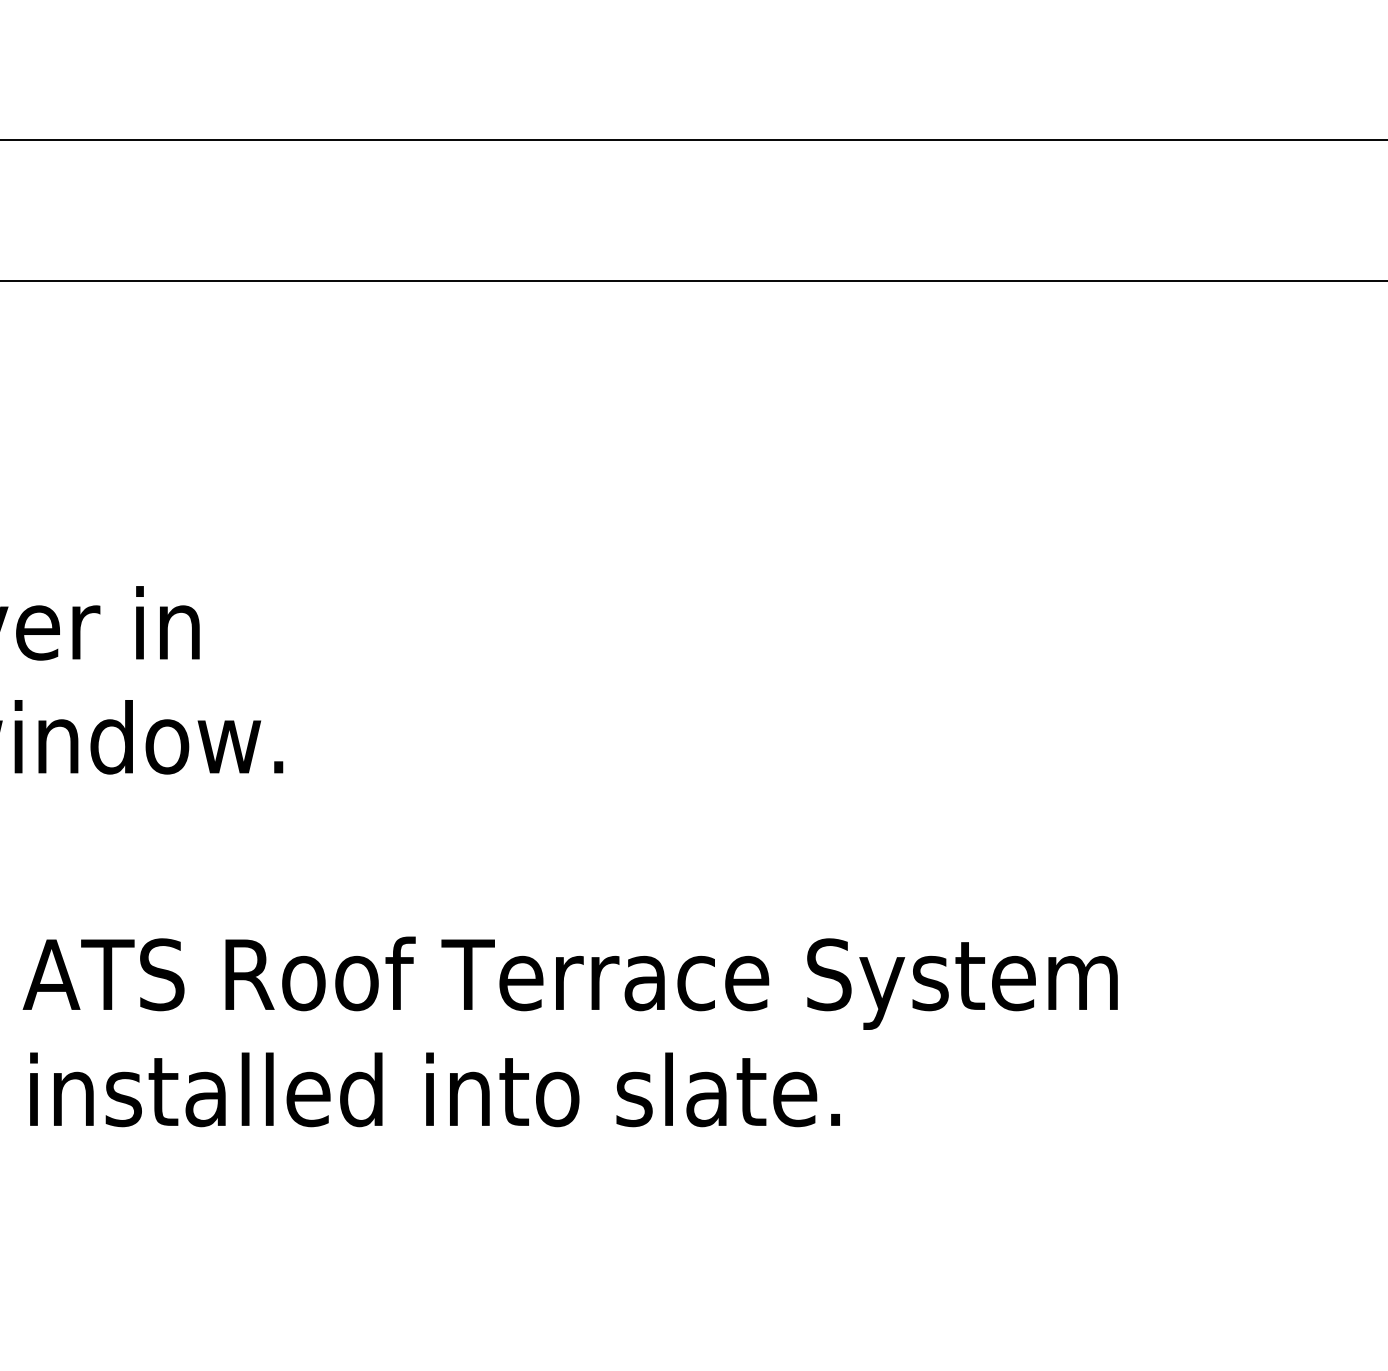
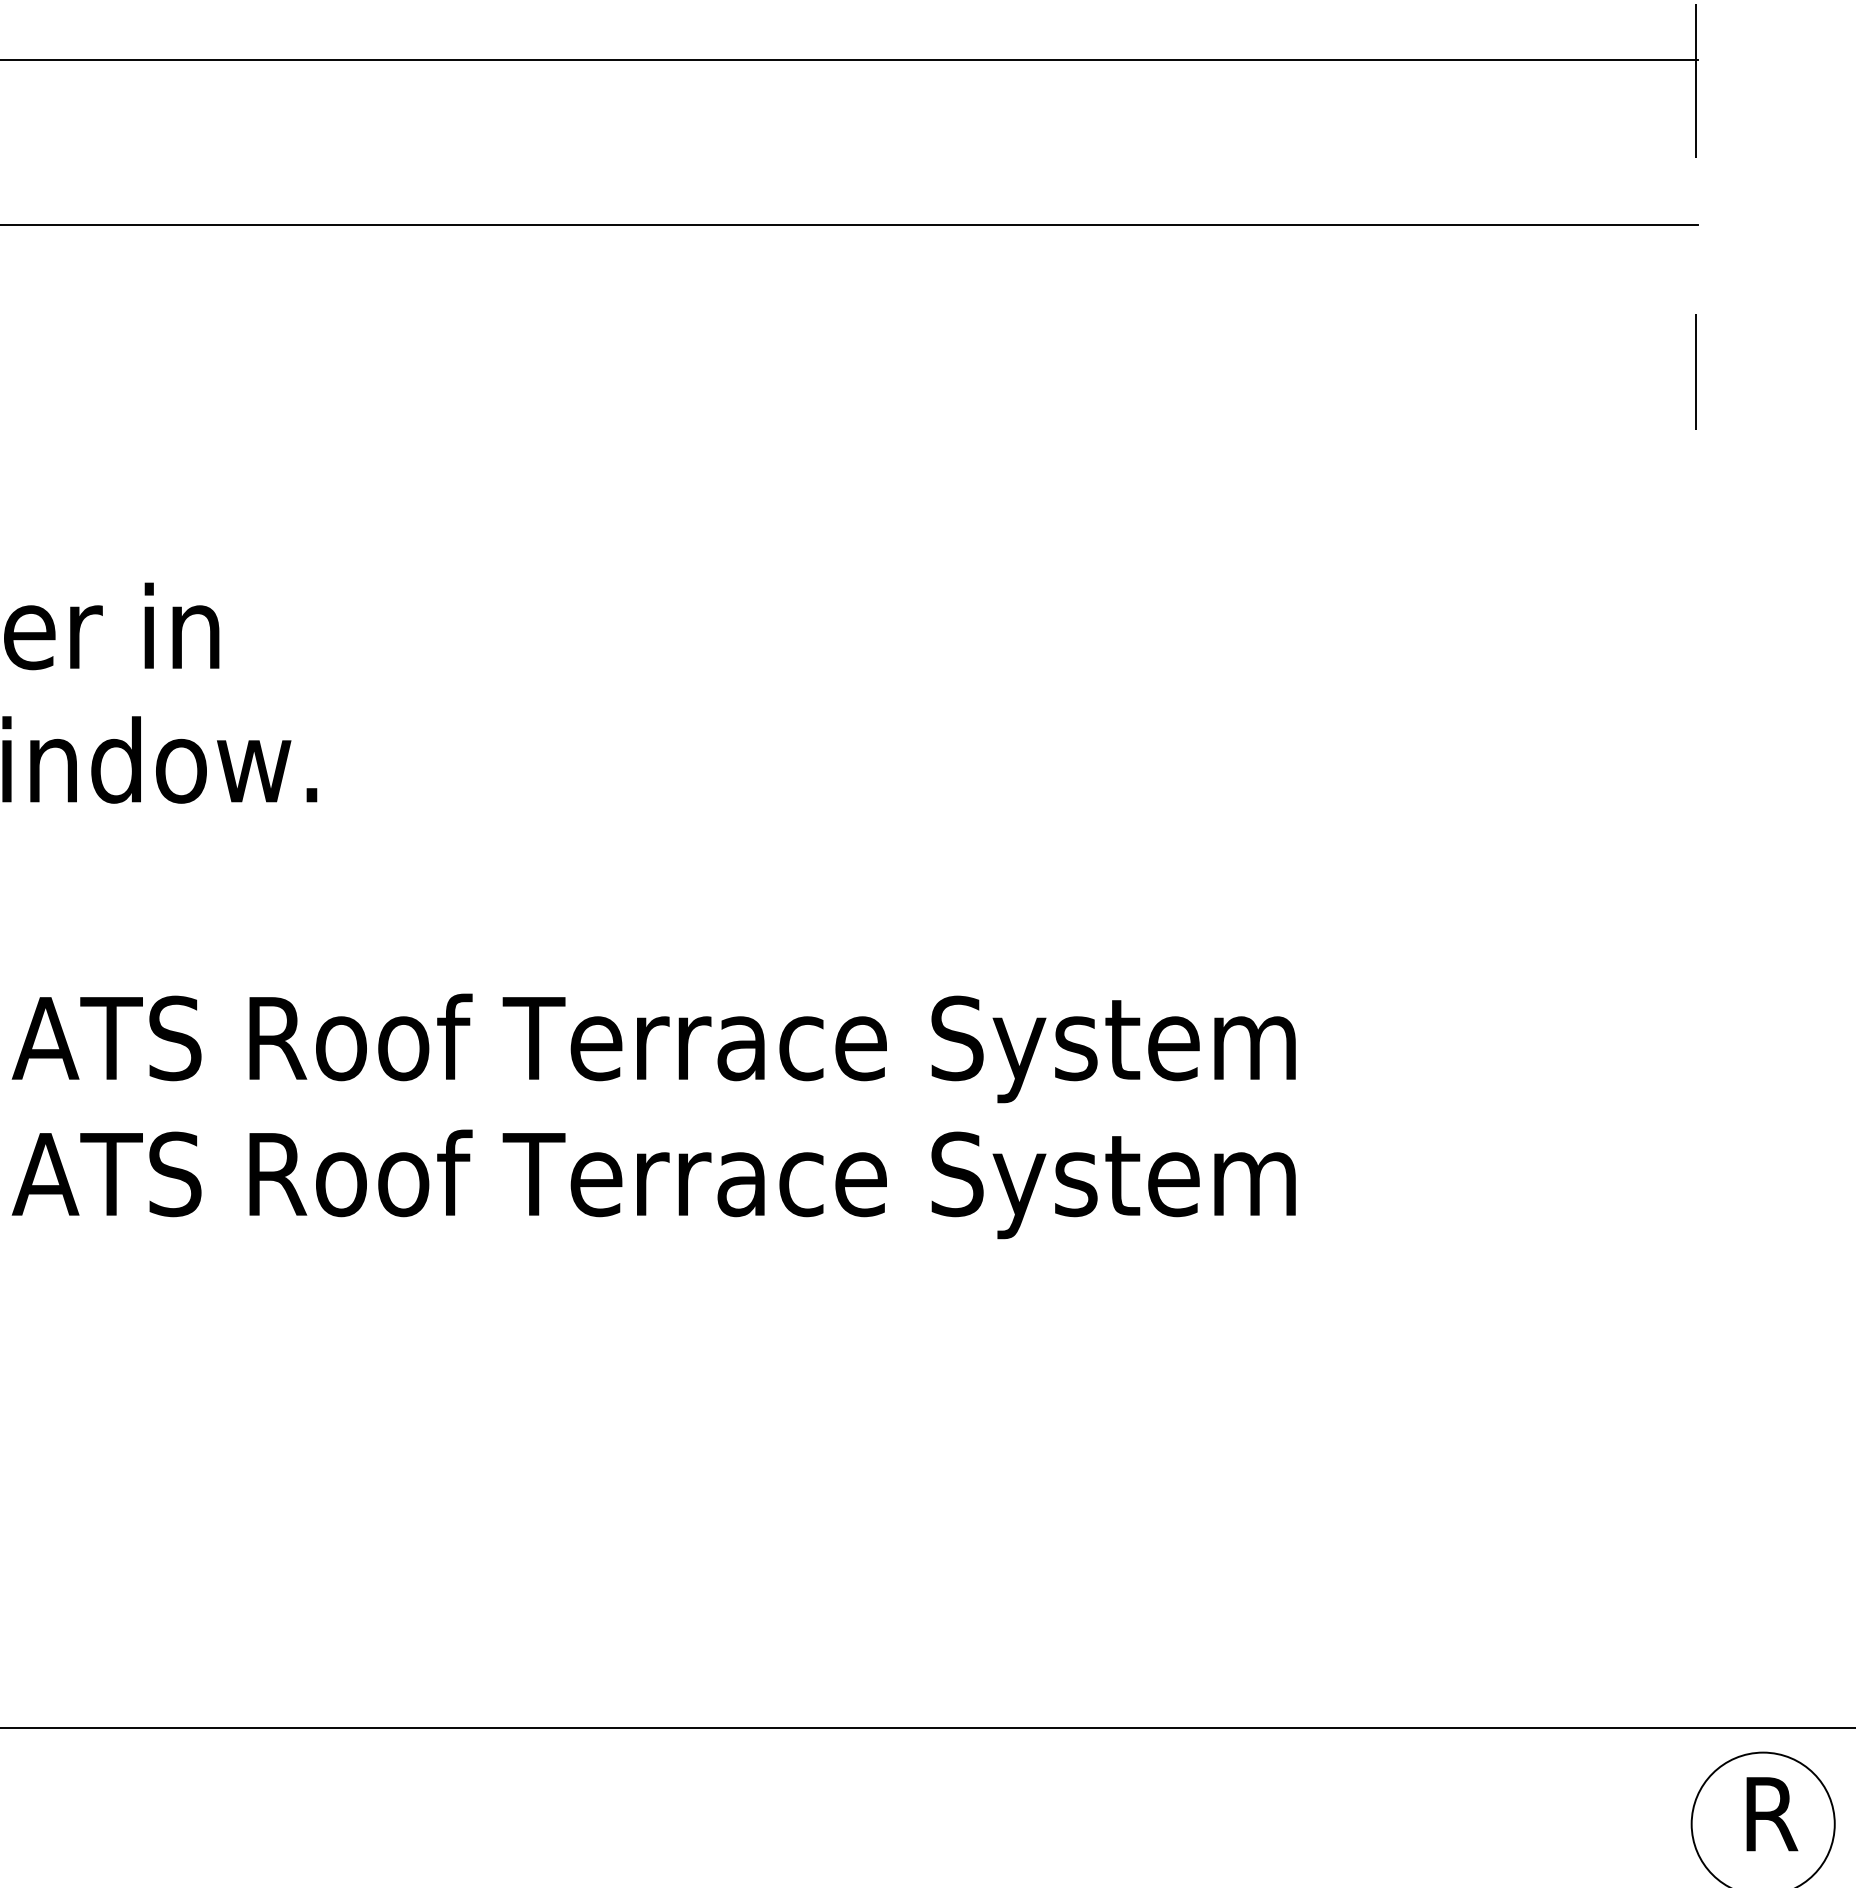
text: (570, 1099) -> (653, 1184), installed into slate. -> ATS Roof Terrace System

